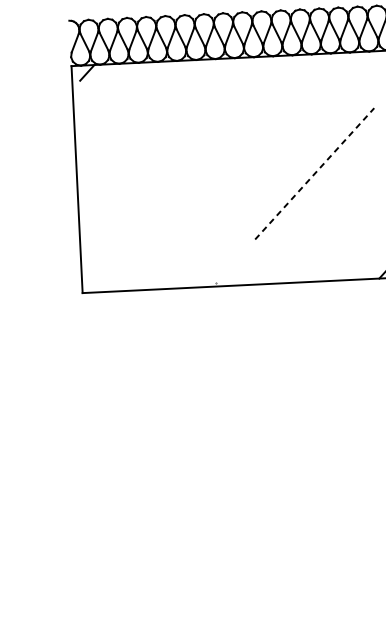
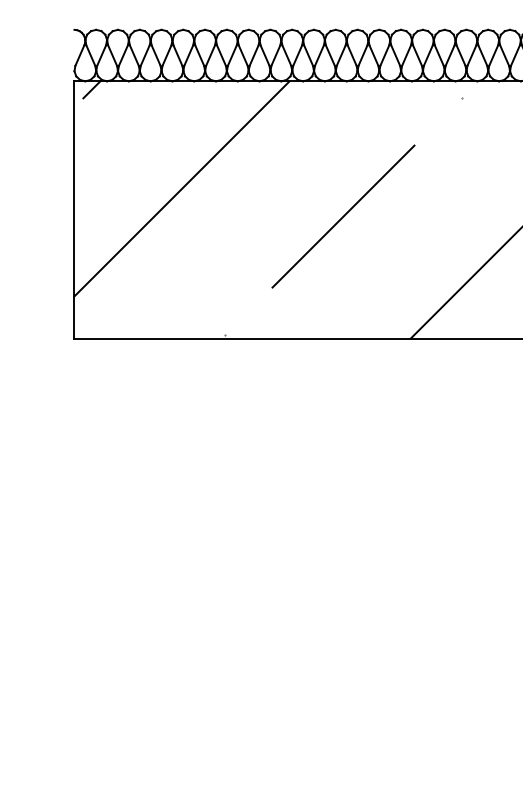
line: (170, 156) -> (181, 188), added
line: (314, 173) -> (343, 216), dashed -> solid

